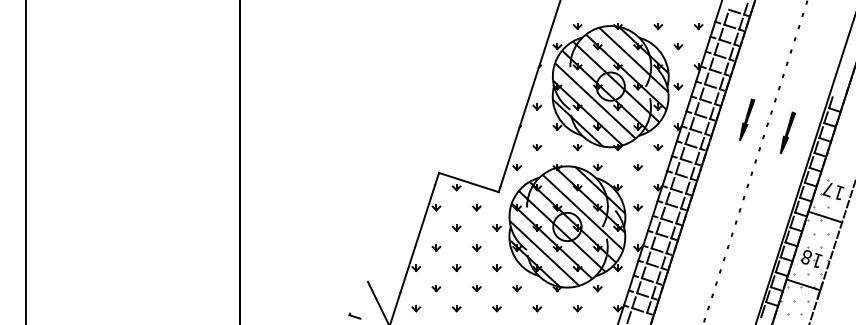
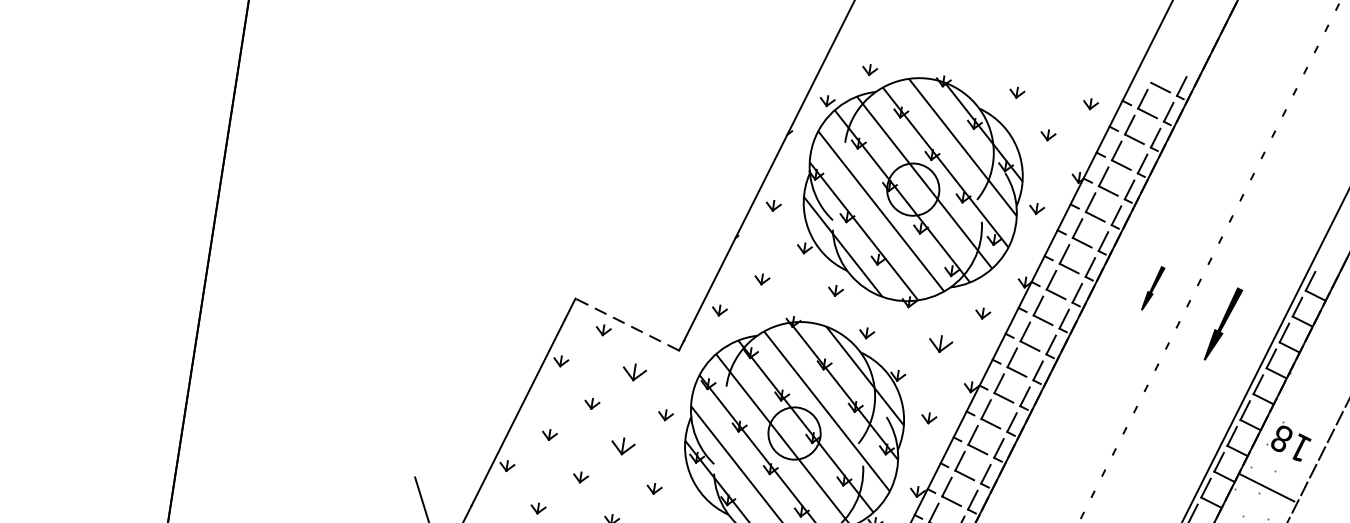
part: (747, 119) -> (1153, 288), size x0.6
part: (637, 167) -> (939, 344), size x1.6
line: (468, 182) -> (626, 324), solid -> dashed
text: (827, 189) -> (1279, 438), 17 -> 18
part: (476, 207) -> (634, 372), size x1.6
part: (476, 247) -> (622, 445), size x1.6

